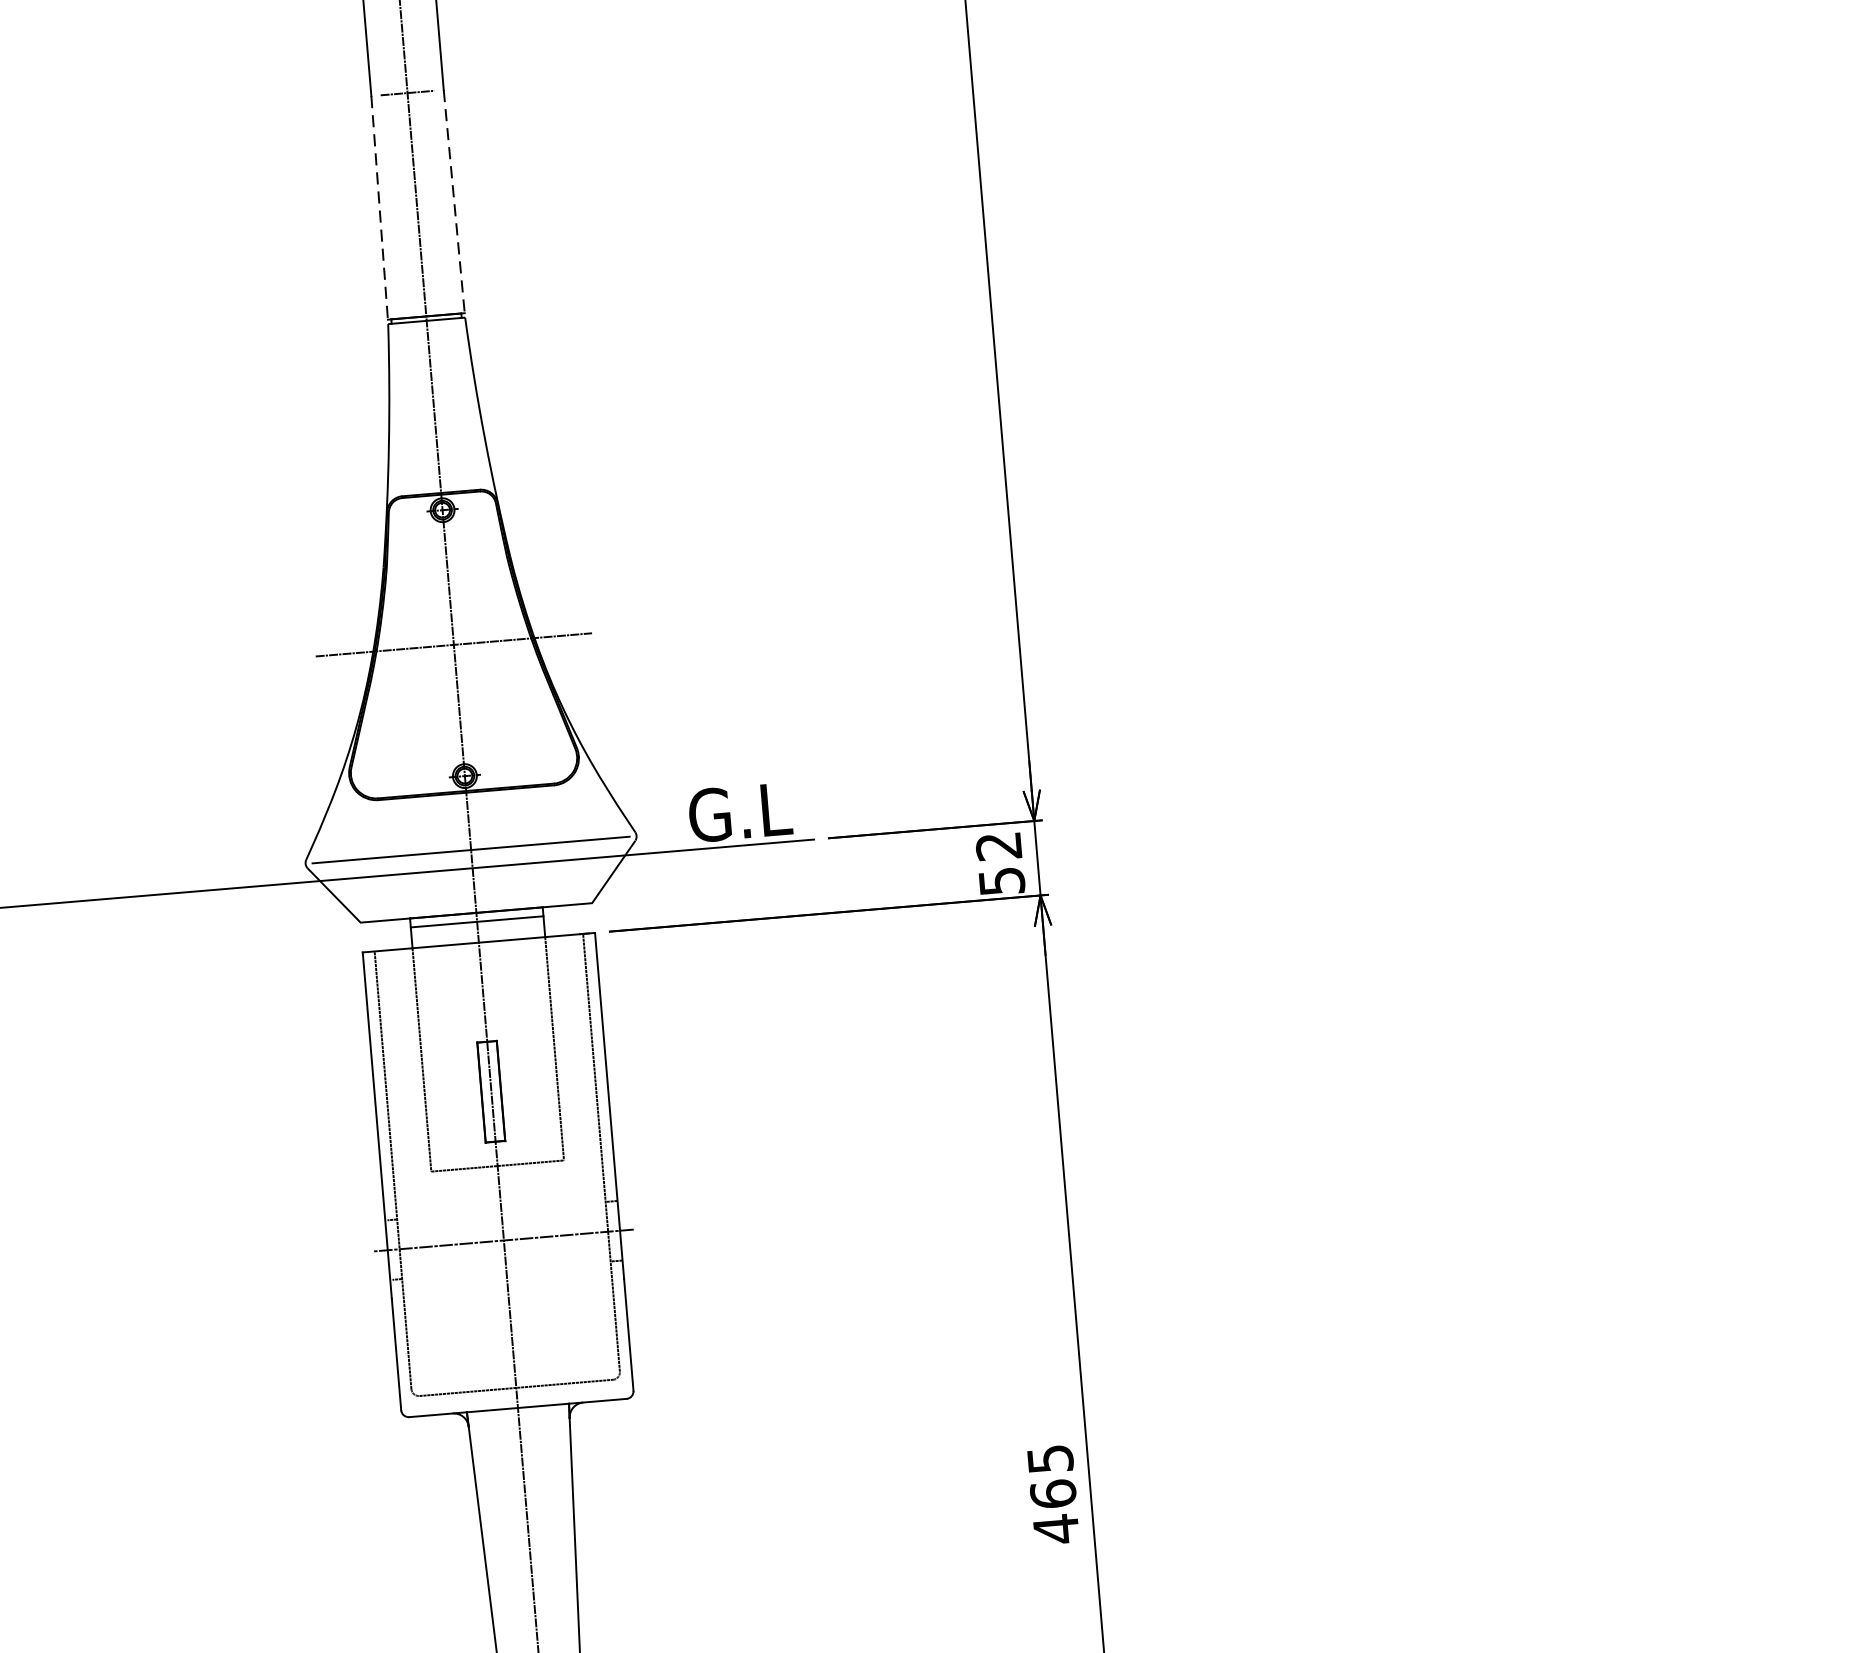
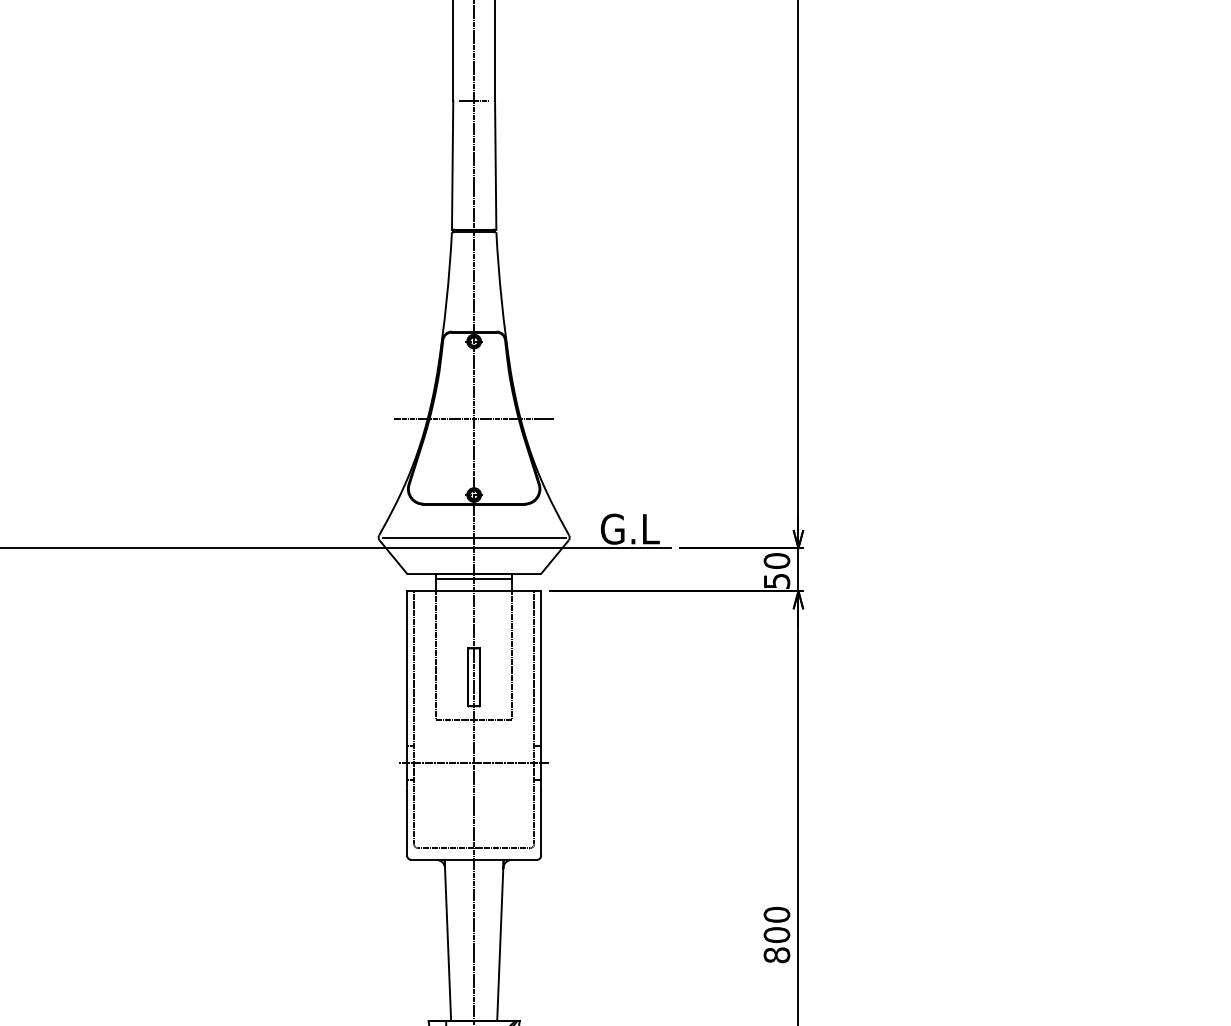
line: (453, 202) -> (495, 165), dashed -> solid
line: (379, 208) -> (452, 165), dashed -> solid
text: (998, 845) -> (776, 560), 52 -> 50
text: (1052, 1493) -> (776, 934), 465 -> 800

